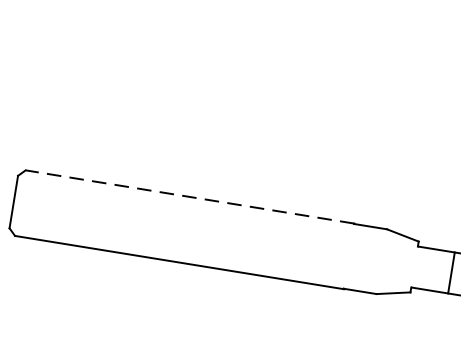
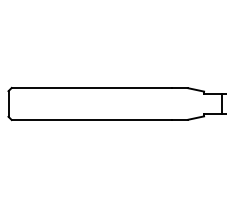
line: (189, 197) -> (91, 88), dashed -> solid

